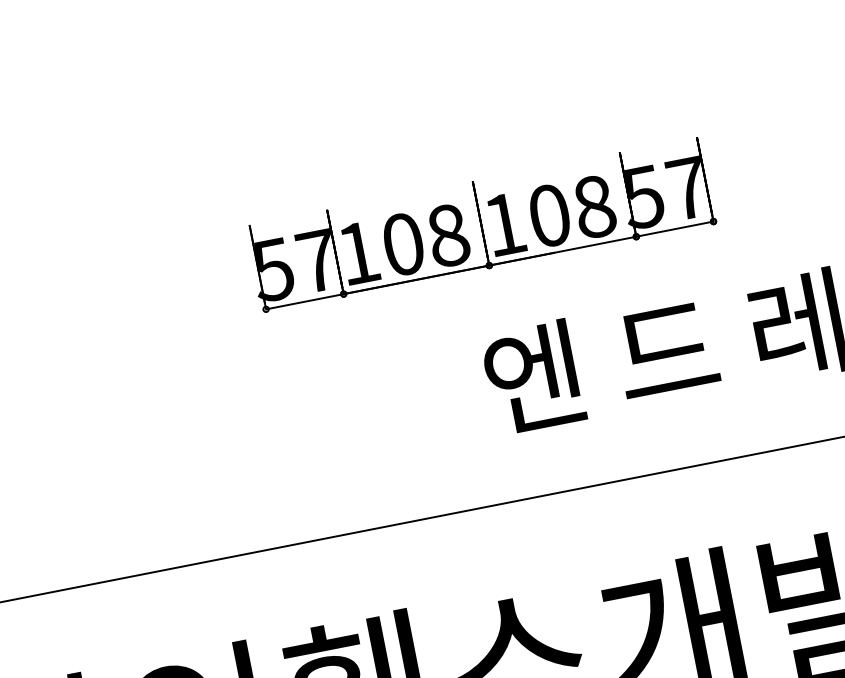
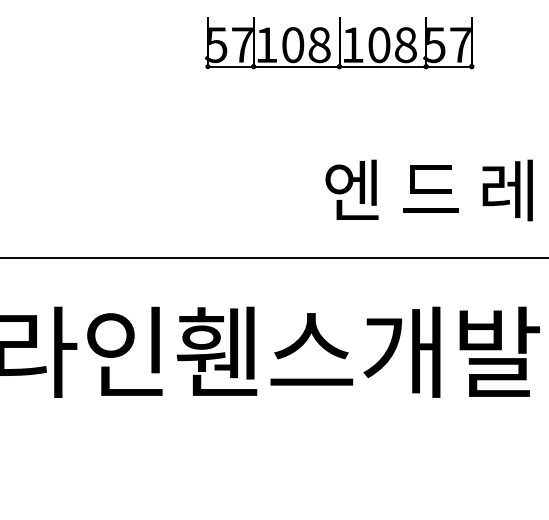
part: (481, 226) -> (339, 43), moved

